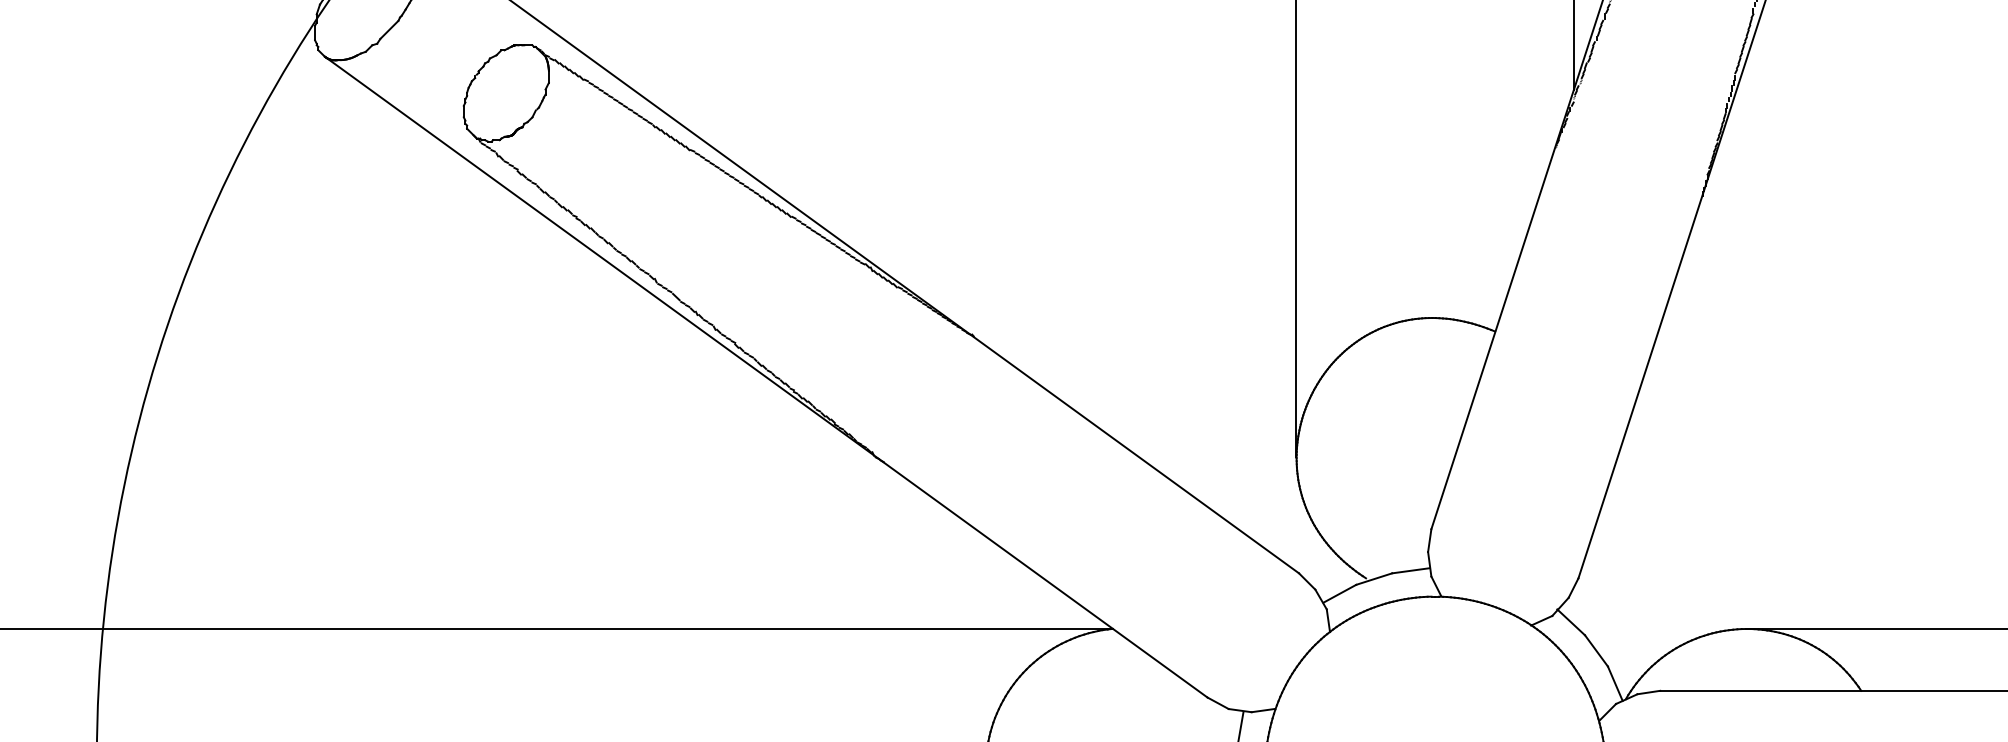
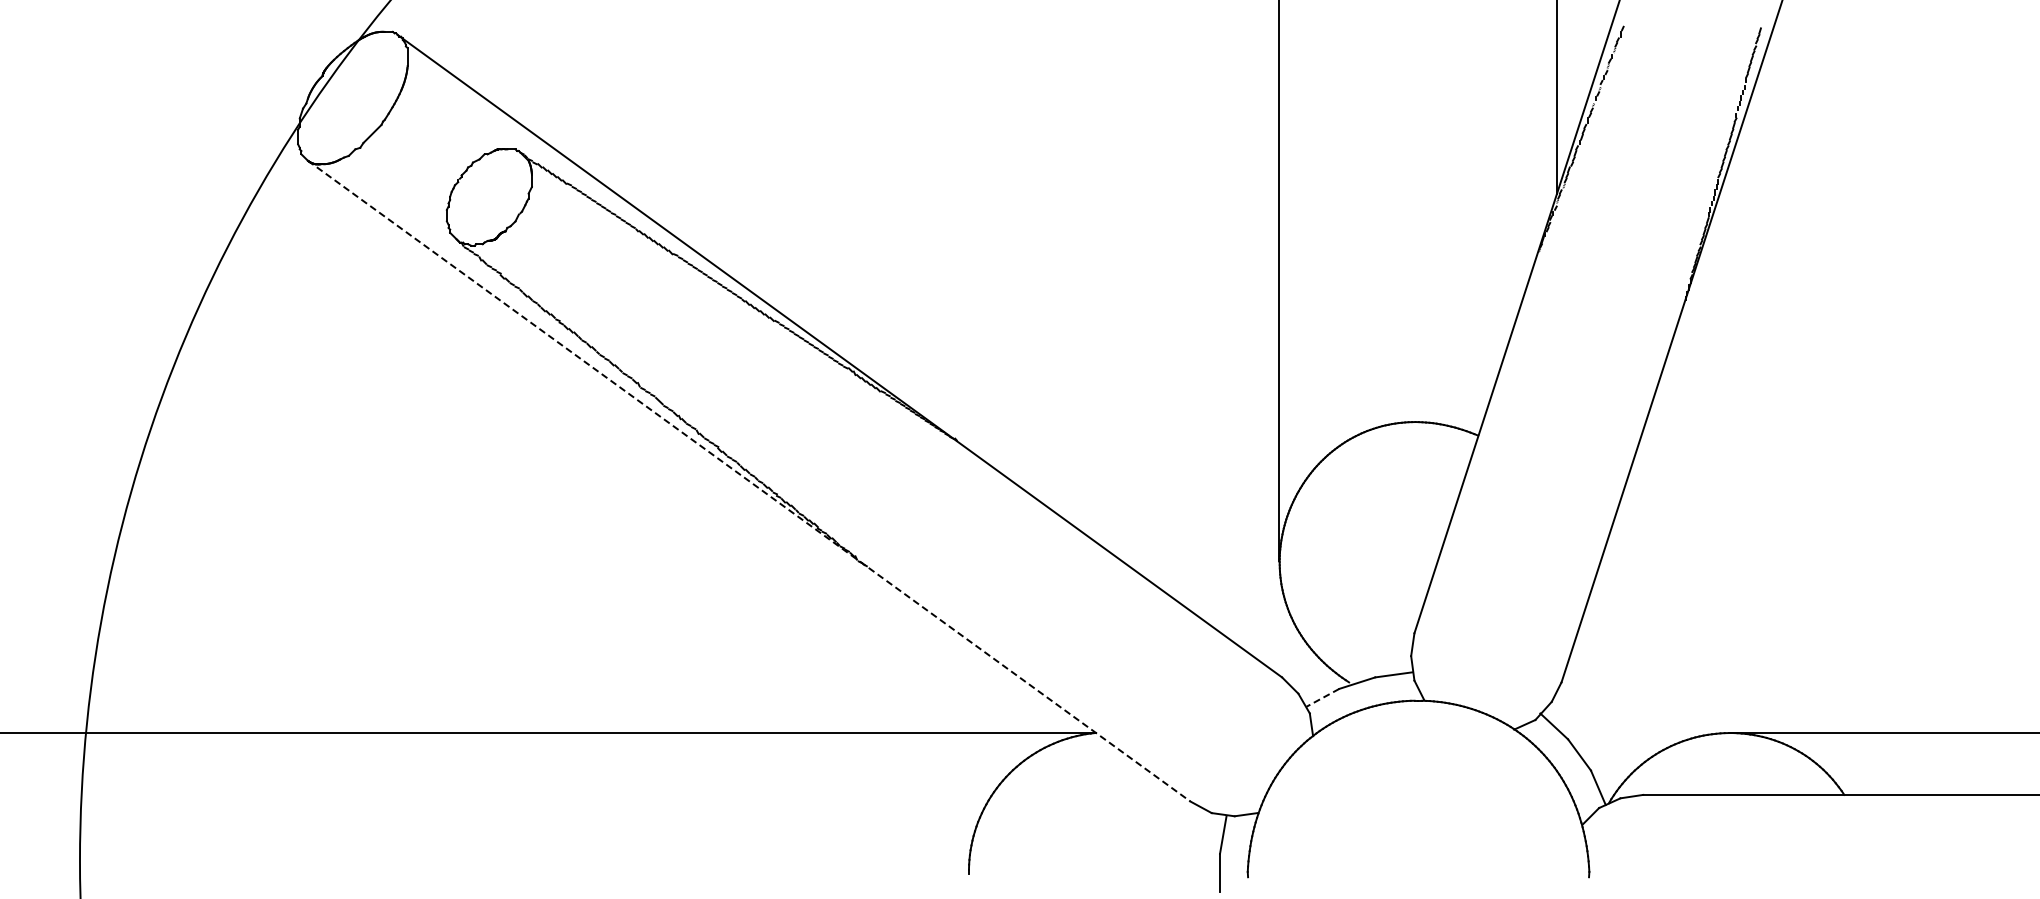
line: (766, 377) -> (749, 481), solid -> dashed
line: (1339, 593) -> (1322, 697), solid -> dashed

